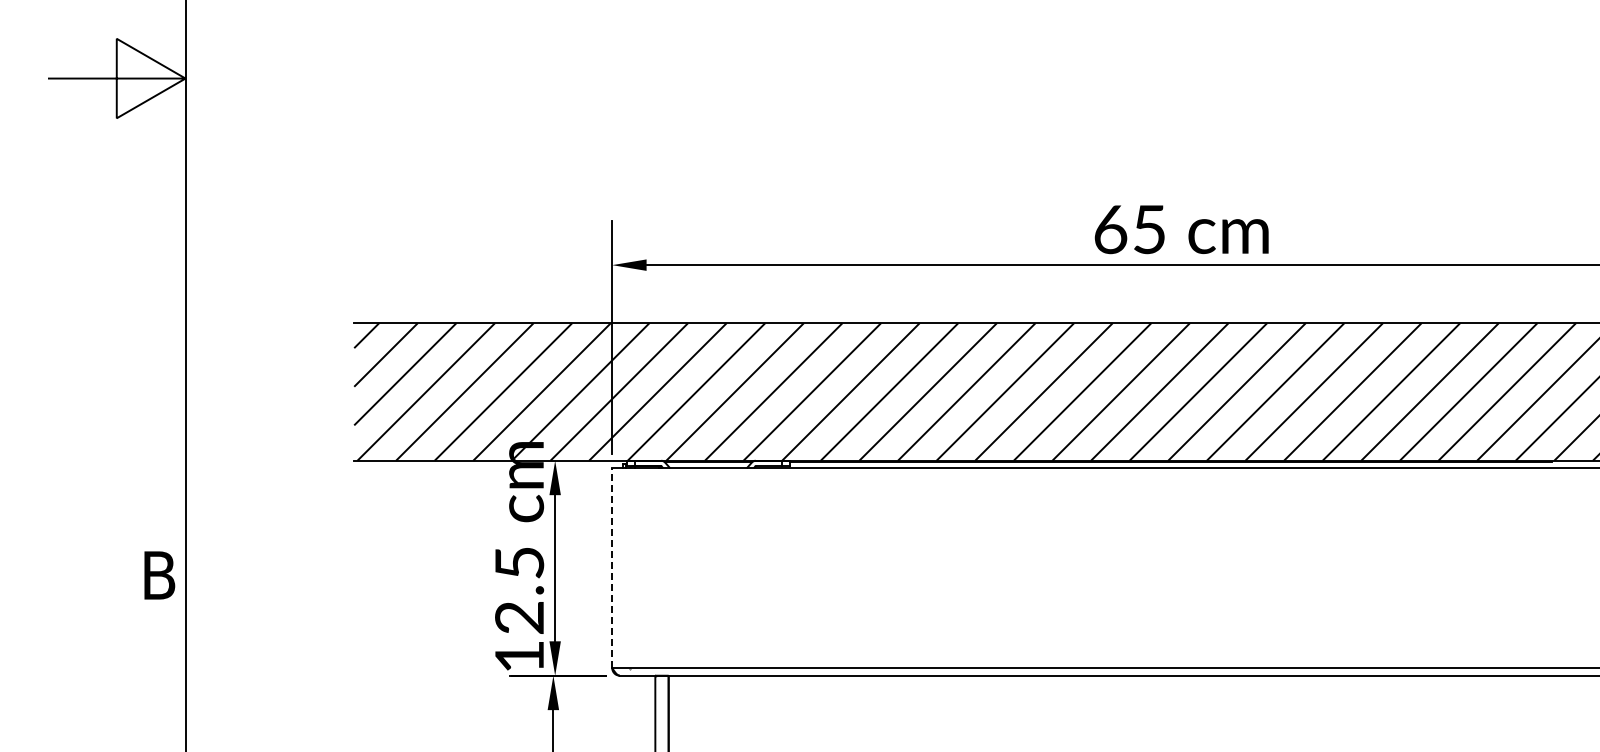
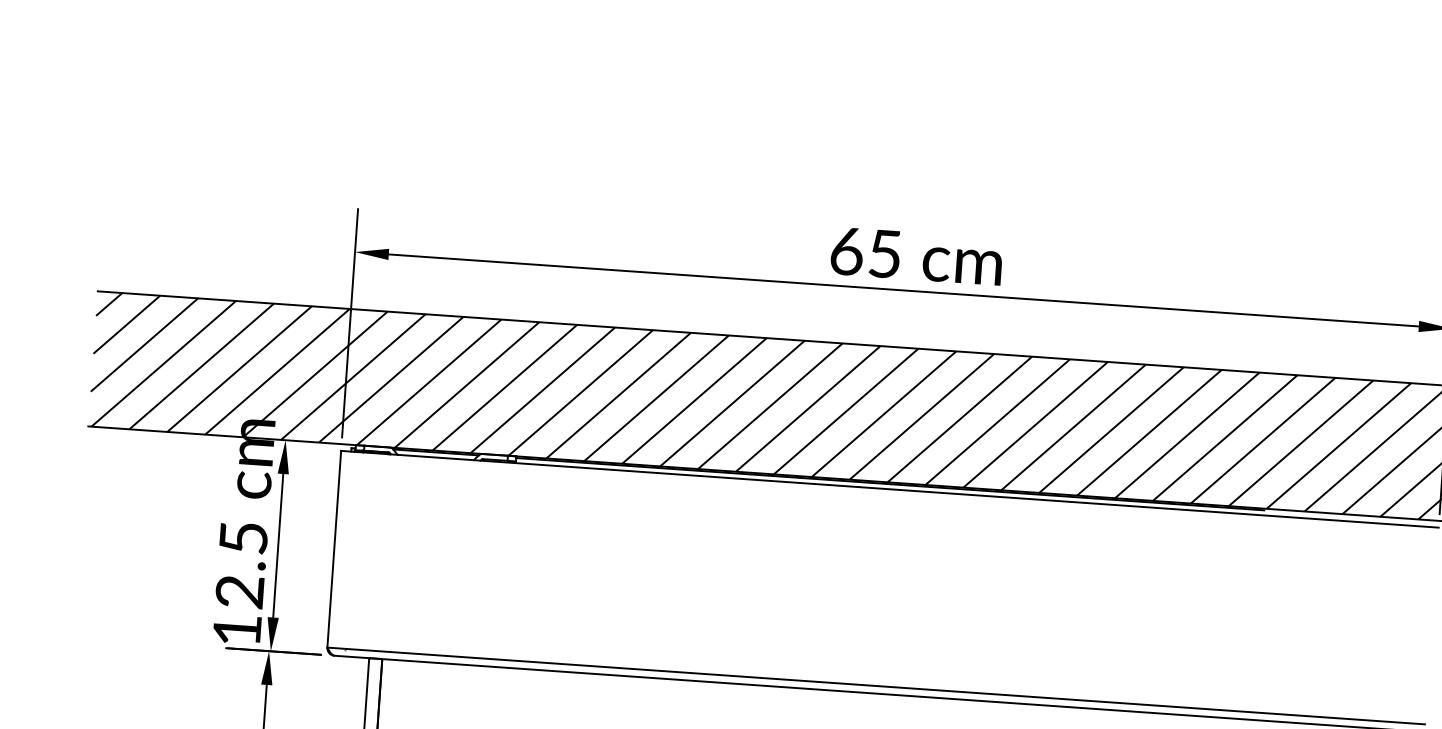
line: (612, 567) -> (334, 548), dashed -> solid

